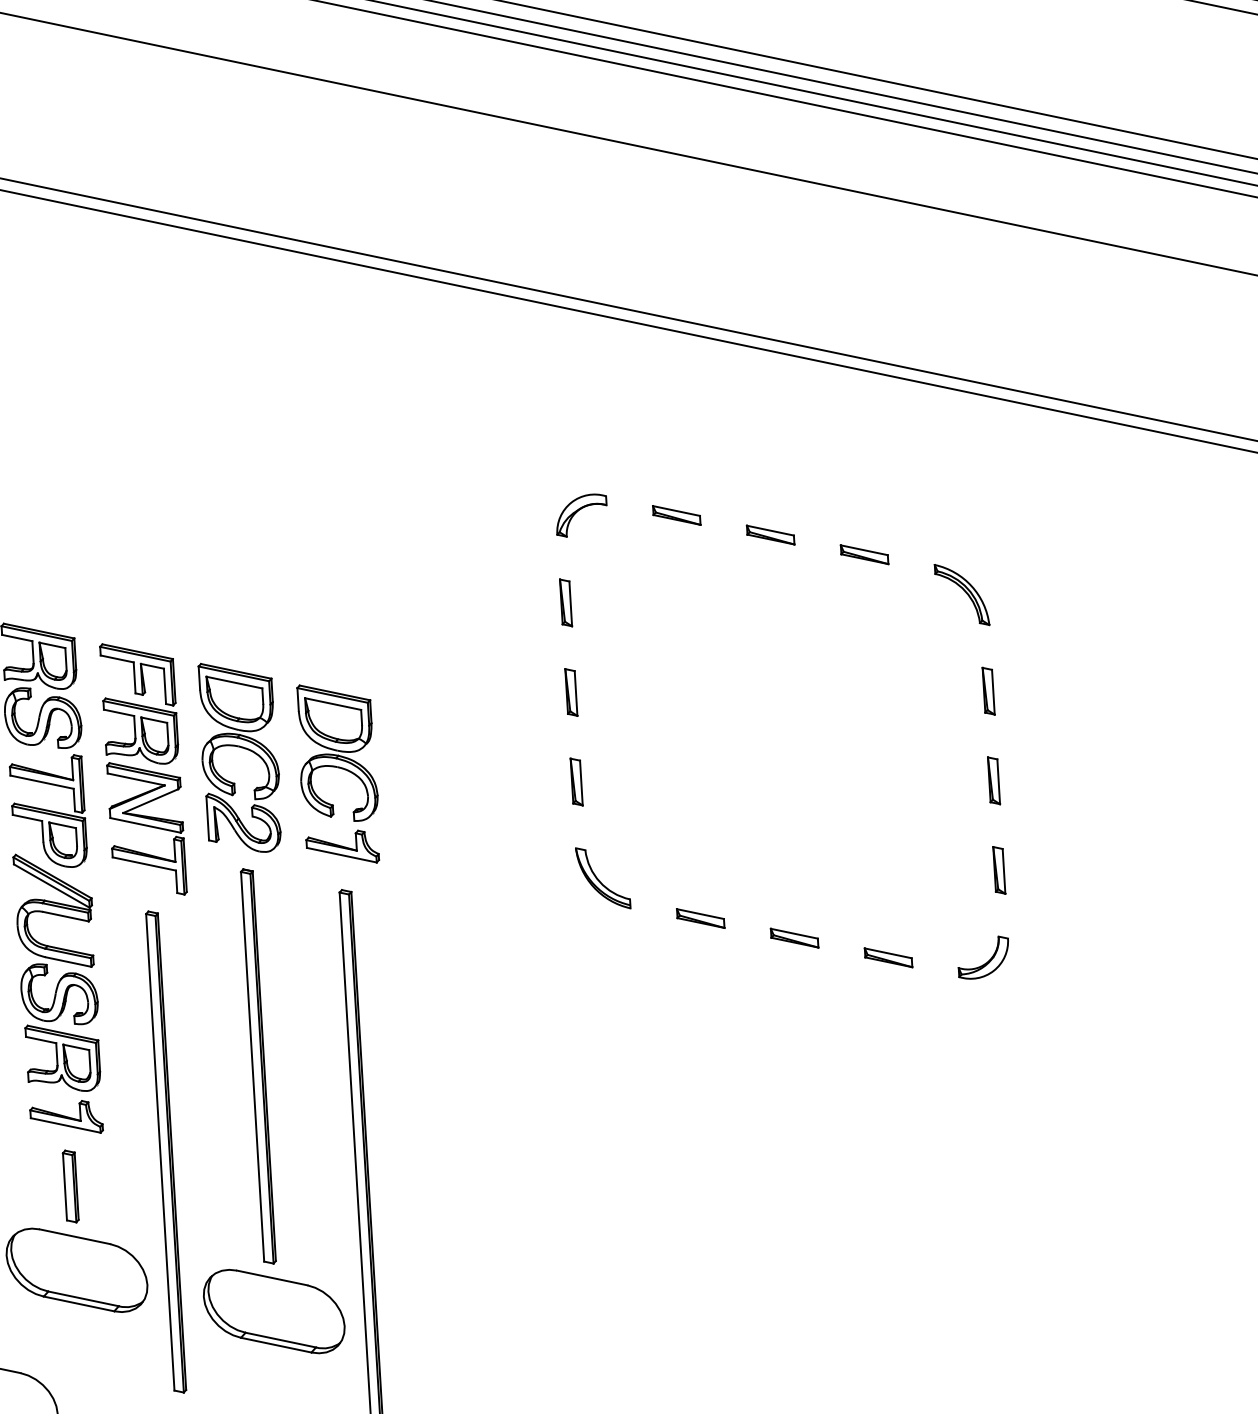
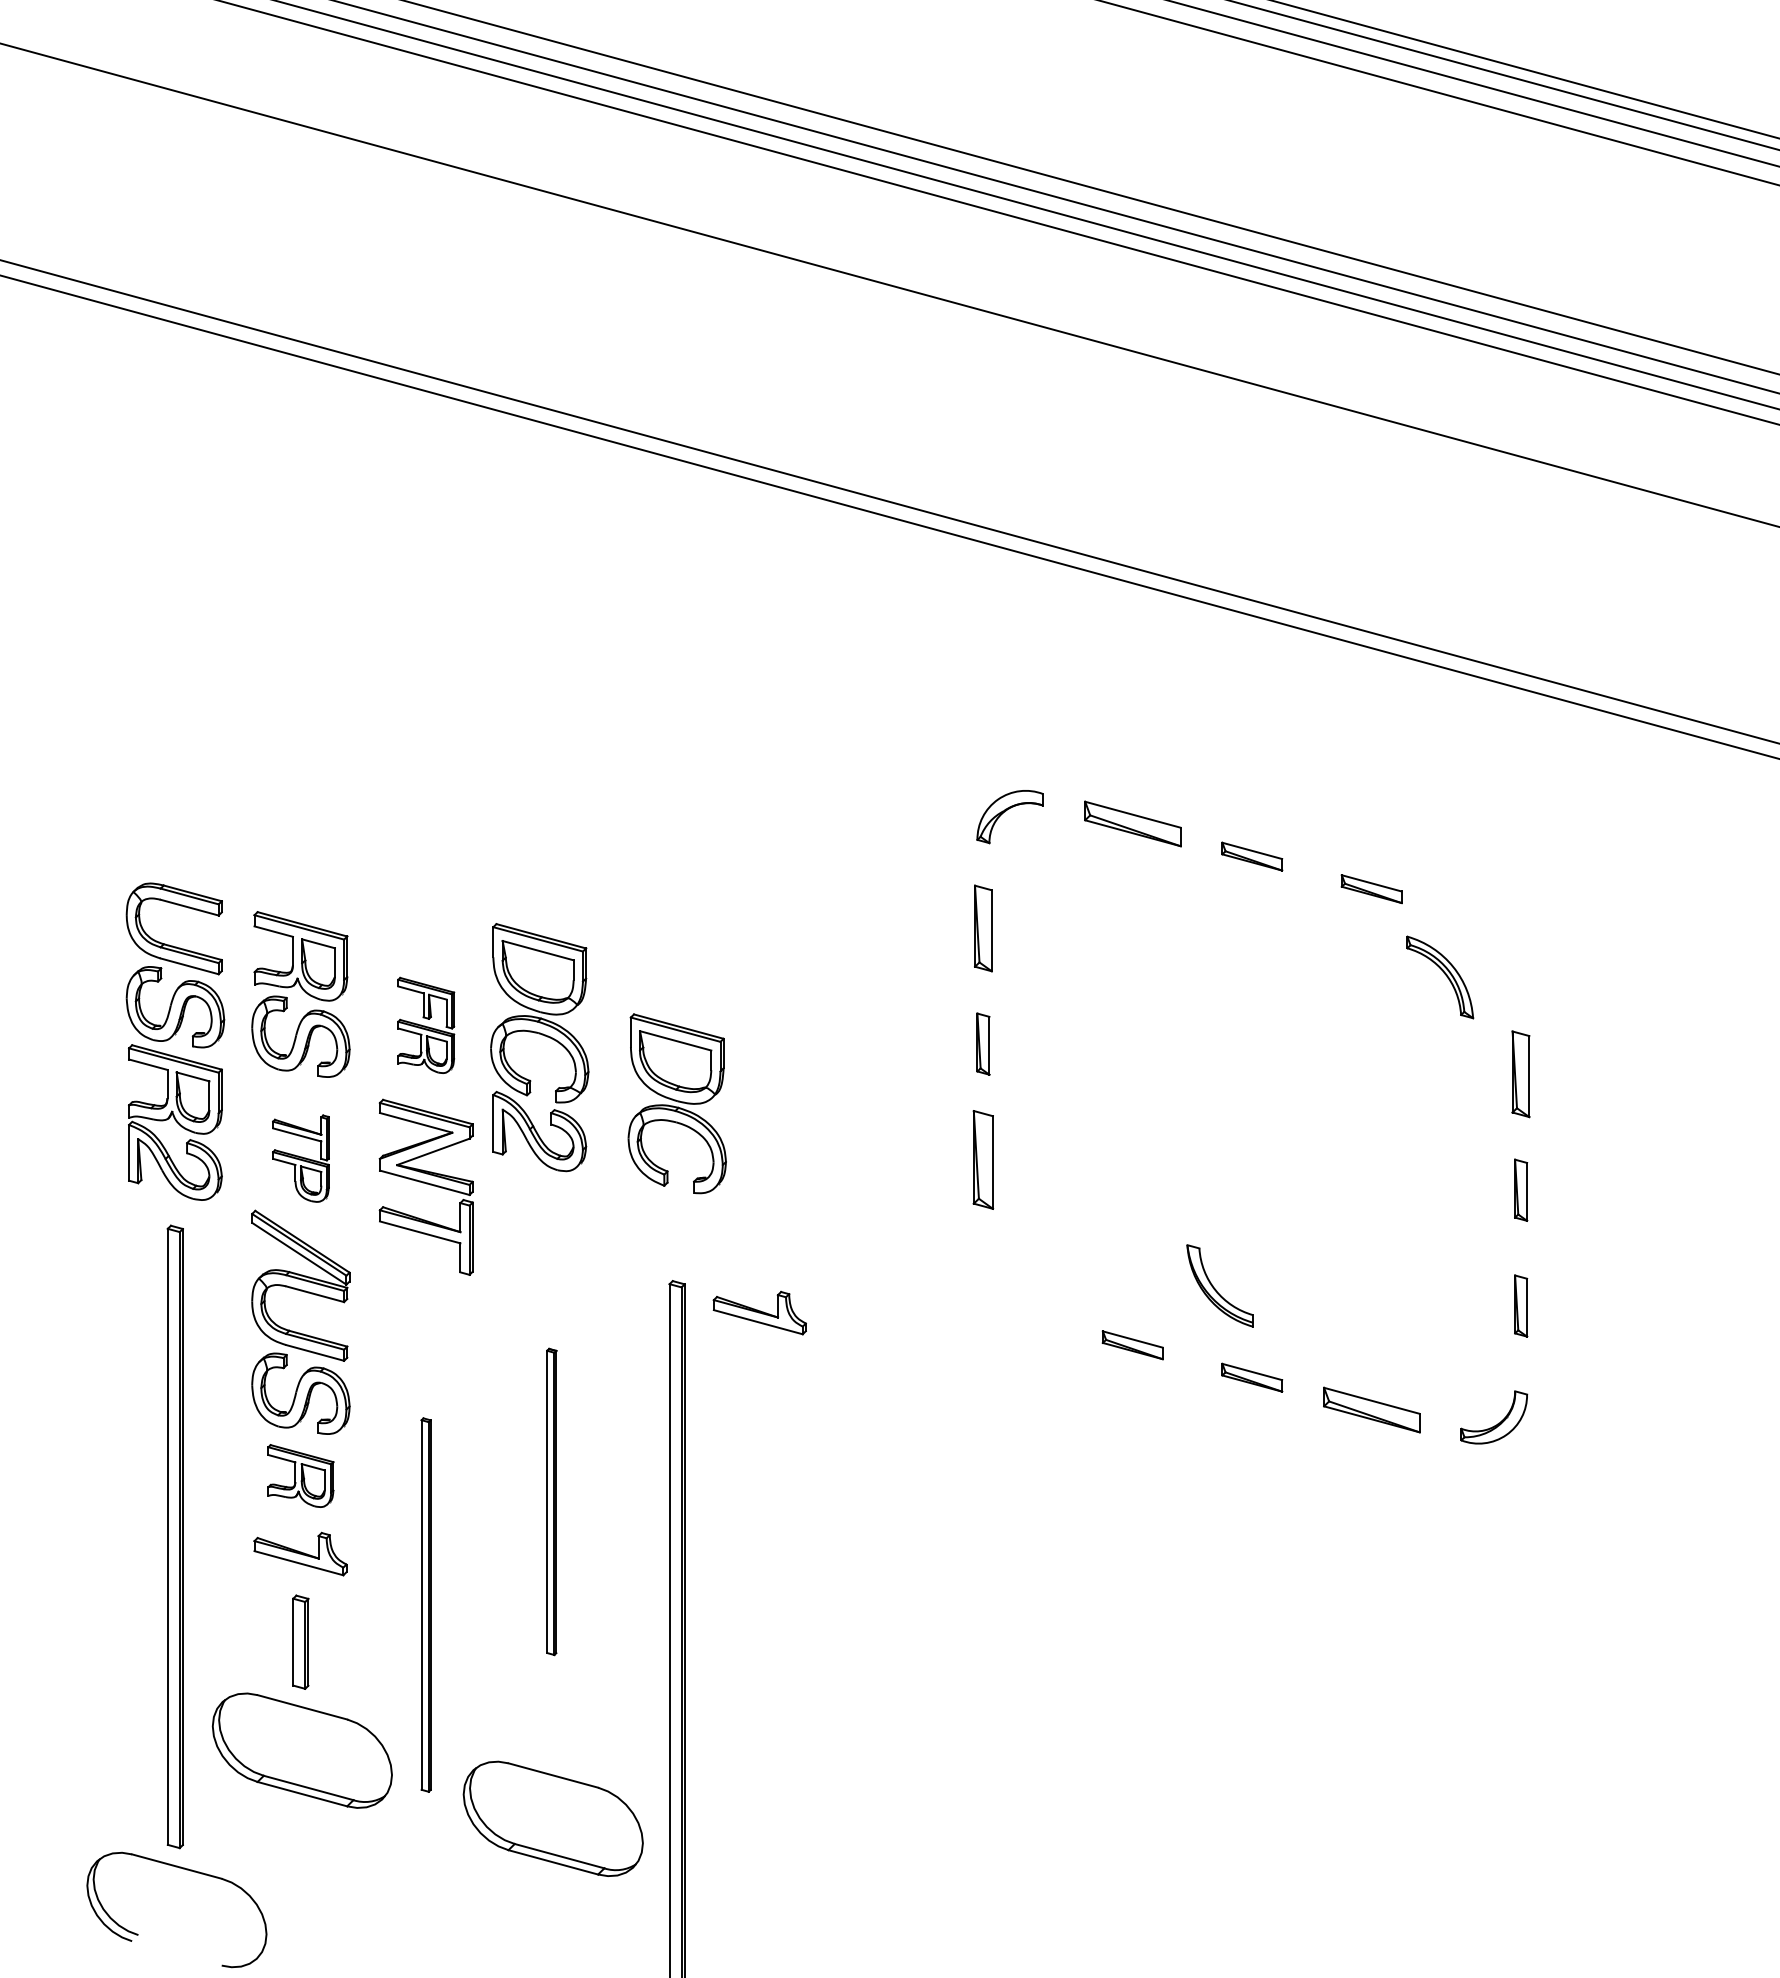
part: (676, 515) -> (1132, 824), size x1.6
part: (962, 595) -> (1440, 977), moved
part: (566, 602) -> (983, 927), size x1.4
part: (988, 691) -> (1521, 1074), size x1.4
part: (138, 703) -> (425, 1025), size x0.6
part: (243, 748) -> (544, 1036), moved
part: (576, 781) -> (983, 1159), size x1.6
part: (48, 812) -> (300, 1158), size x0.6
part: (342, 848) -> (759, 1313), moved
part: (602, 877) -> (1219, 1285), moved
part: (888, 958) -> (1371, 1410), size x1.6
part: (62, 1057) -> (300, 1475), size x0.7
part: (258, 1066) -> (551, 1501), size x0.6
part: (165, 1151) -> (425, 1604), size x0.6

